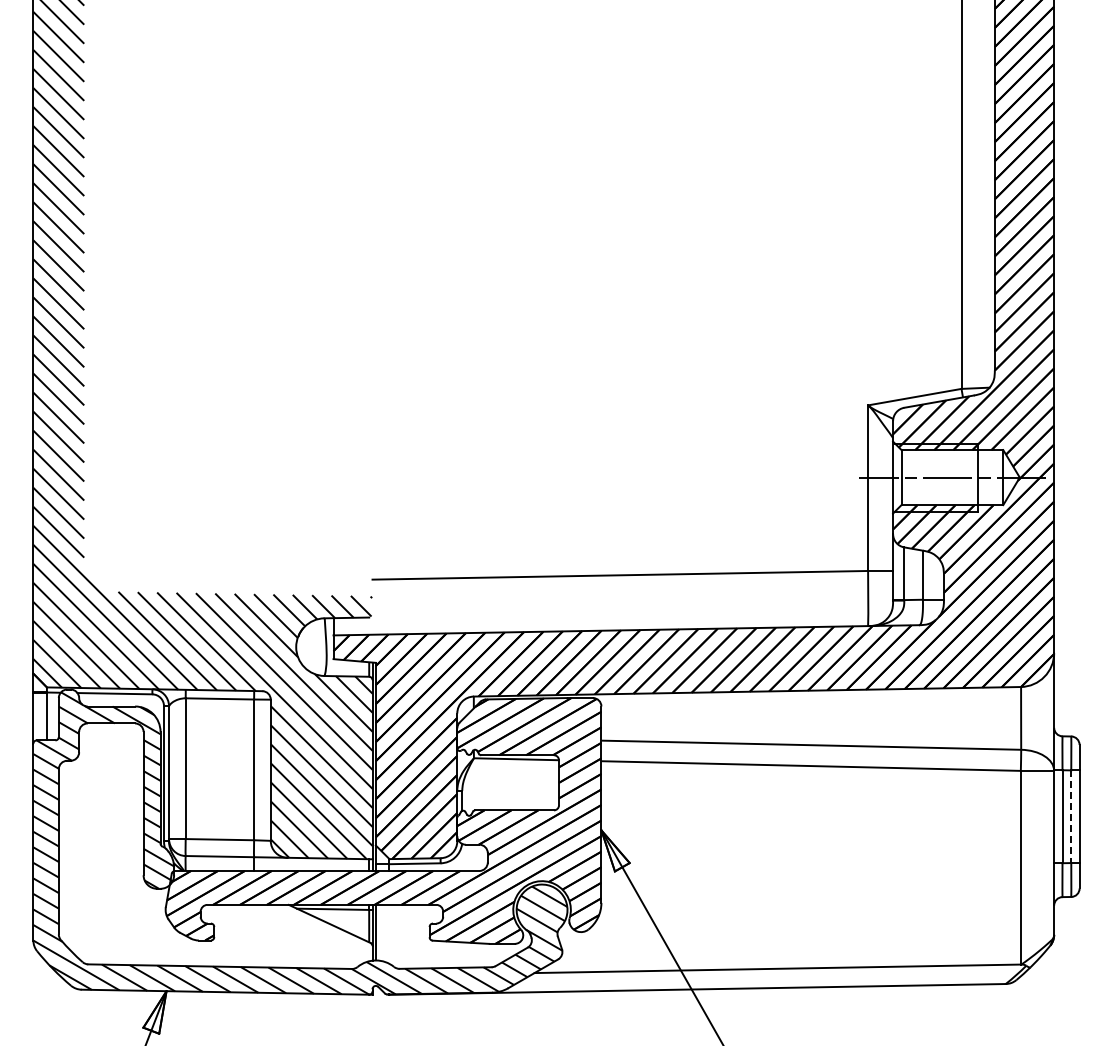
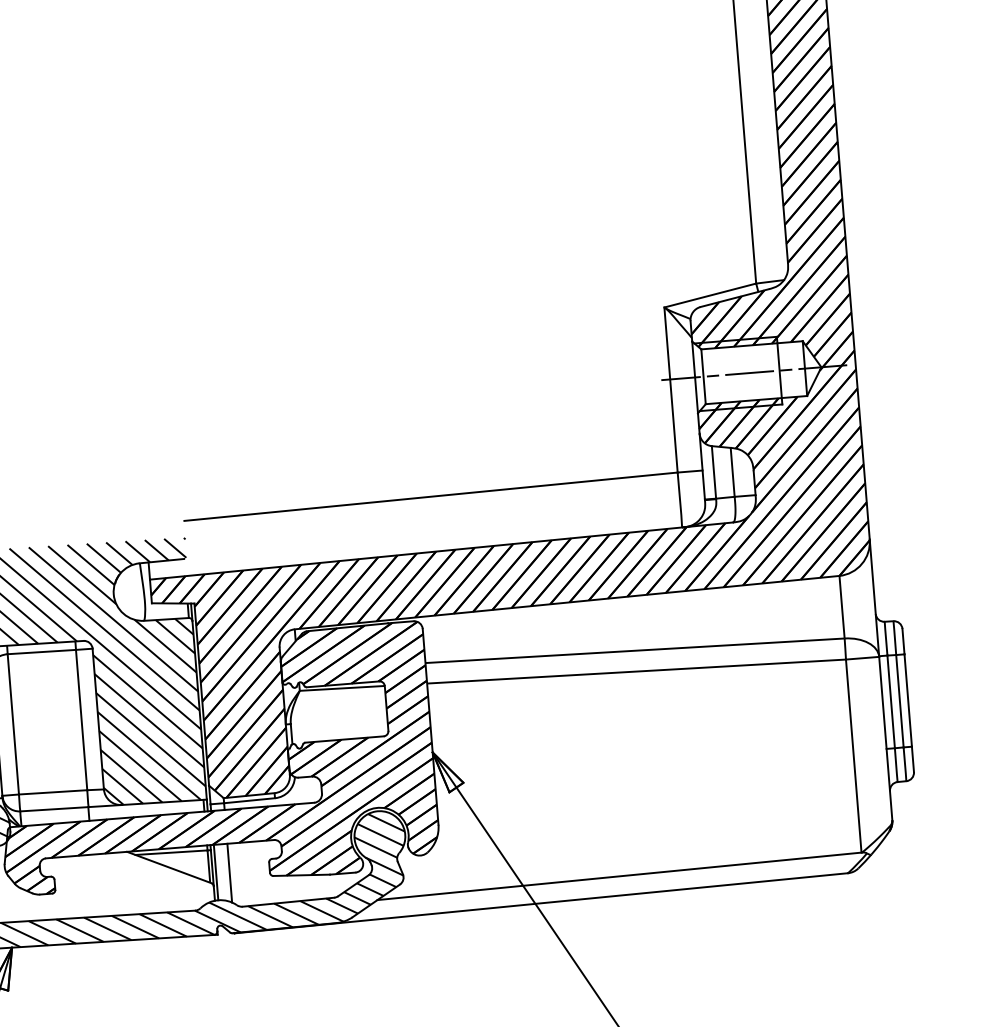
line: (1071, 817) -> (900, 701), dashed -> solid
line: (389, 933) -> (229, 872), added

